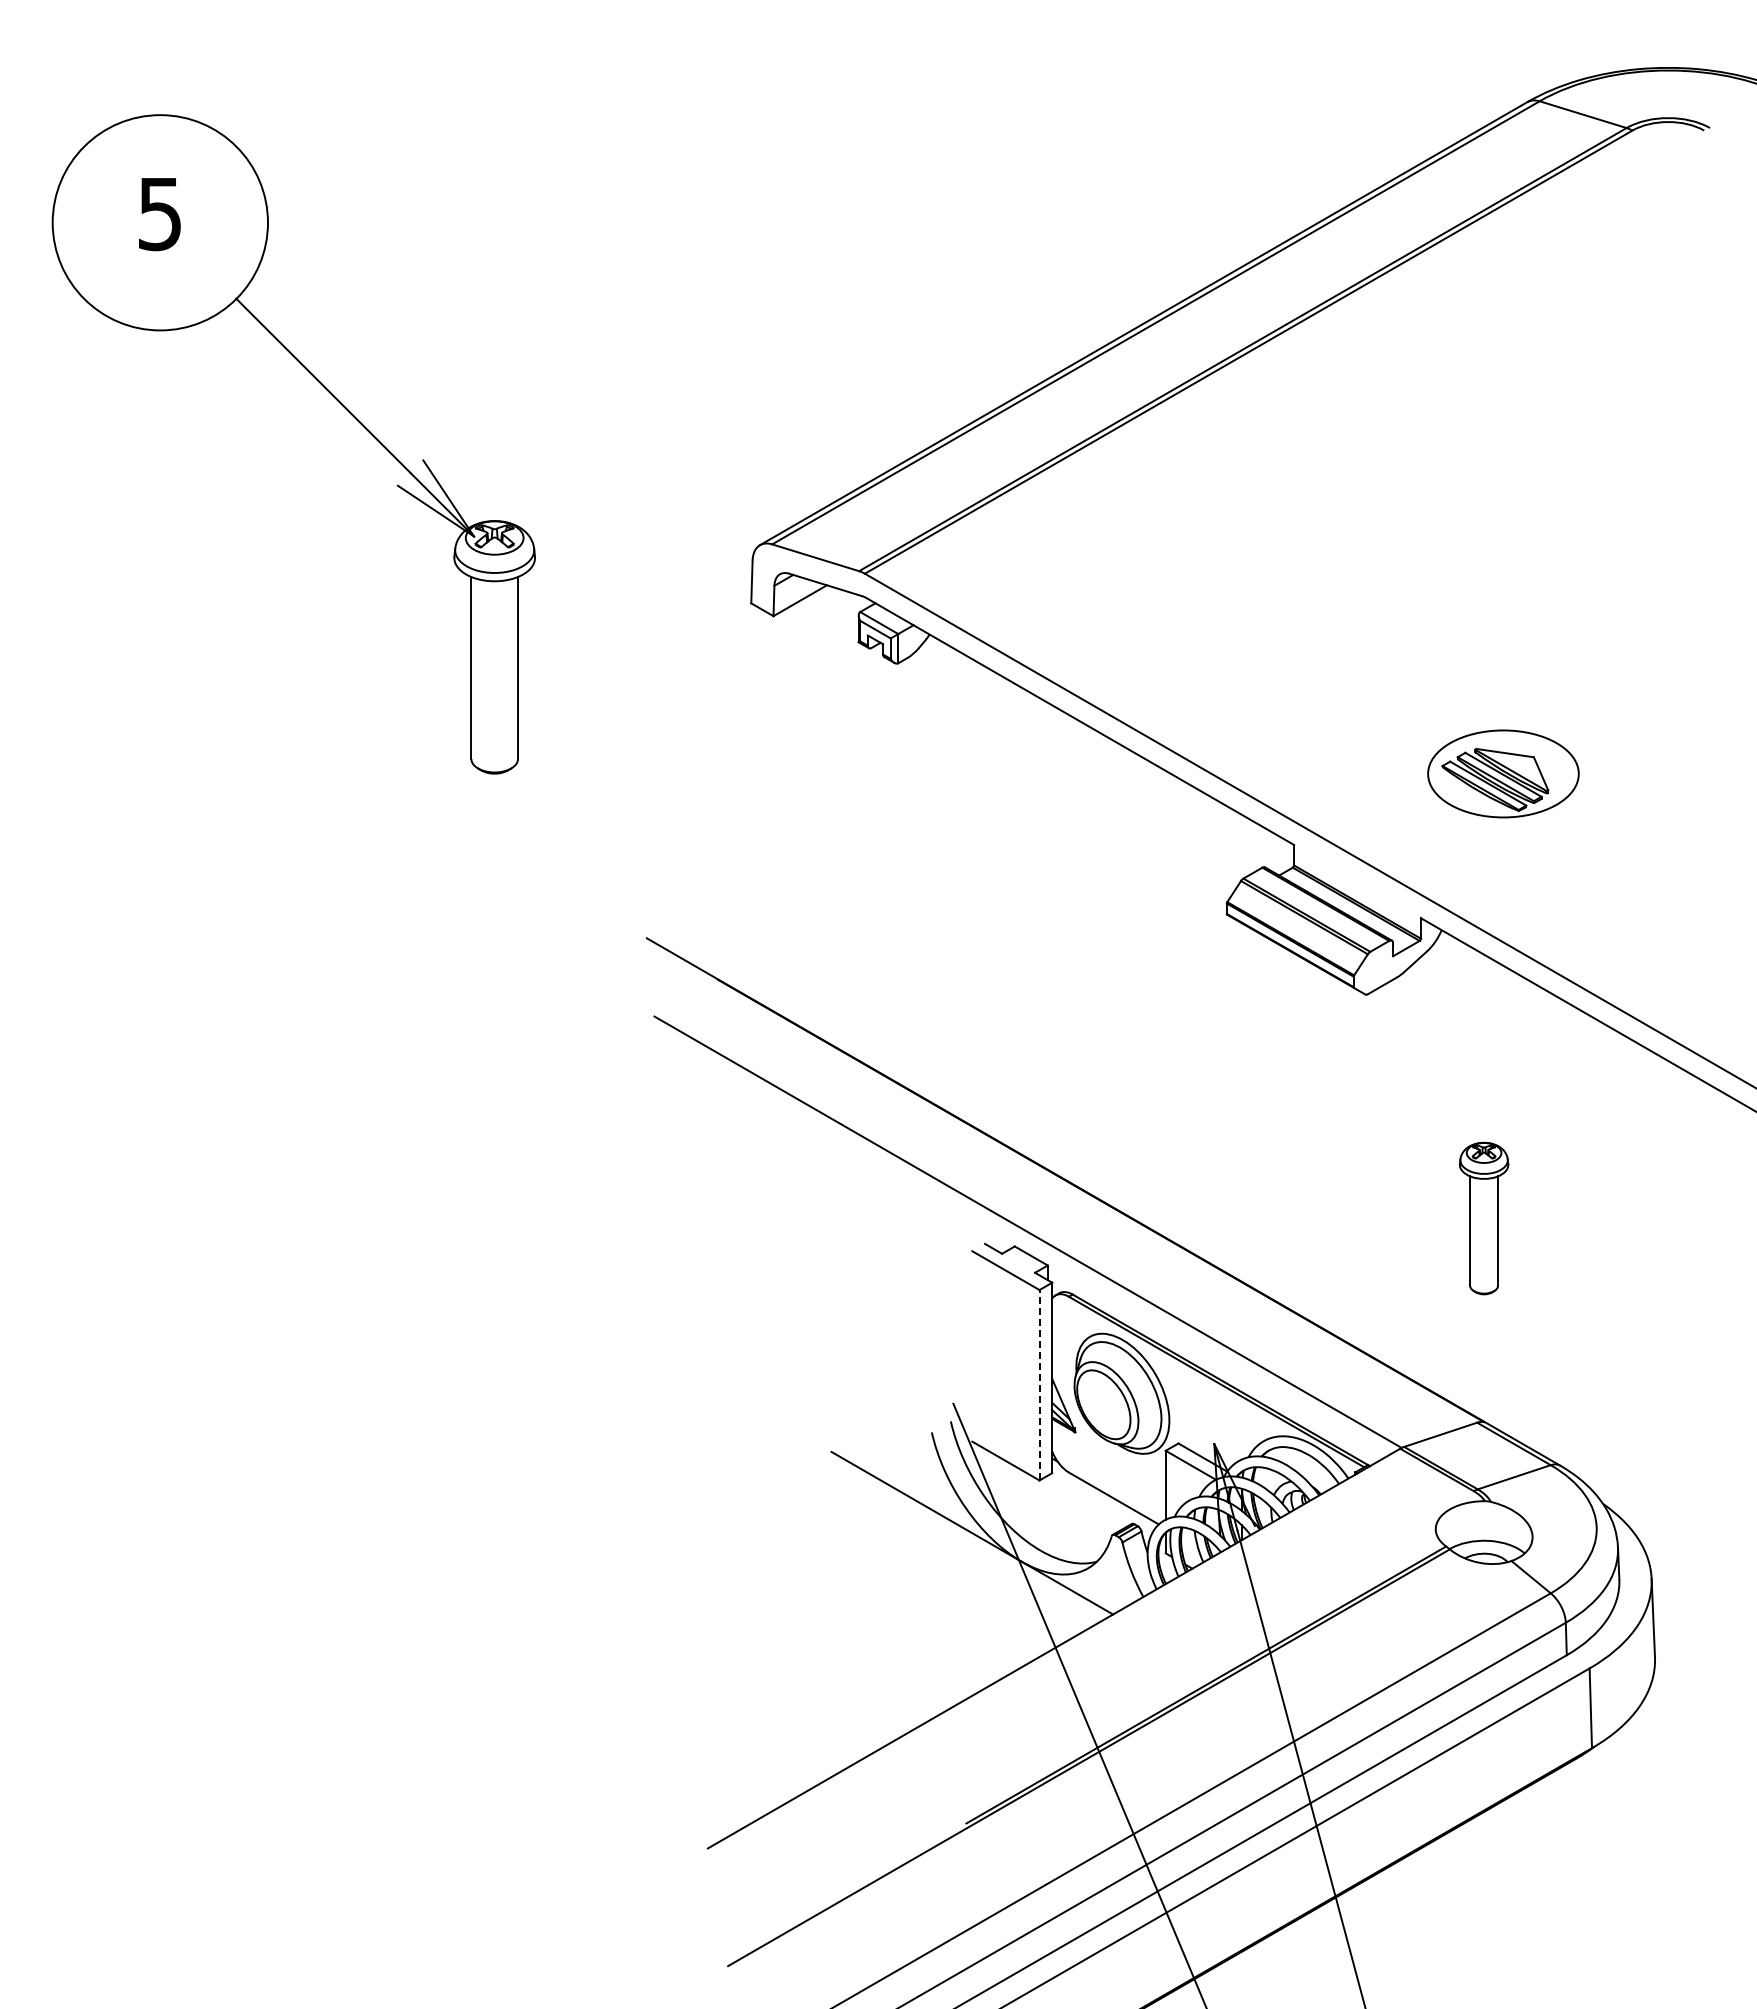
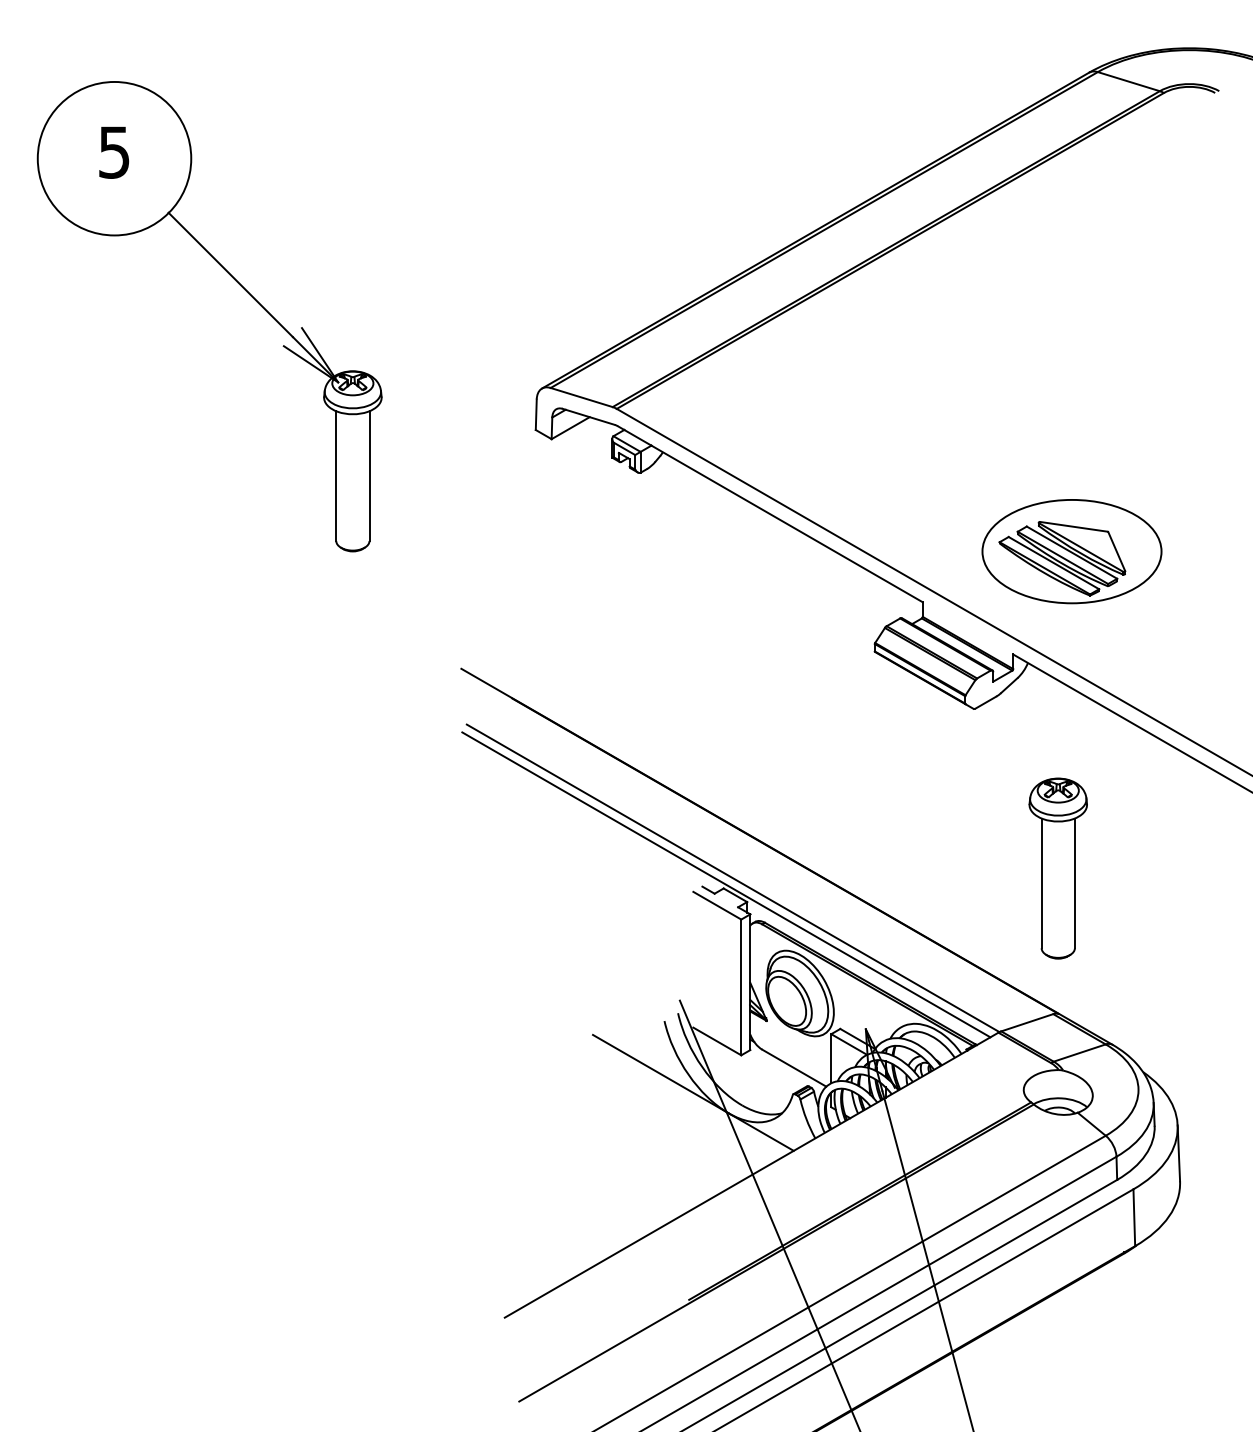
part: (1503, 773) -> (1072, 551), size x1.67
part: (1483, 1218) -> (1057, 868), size x1.67
line: (1018, 1241) -> (726, 884), added
line: (1039, 1384) -> (741, 986), dashed -> solid

